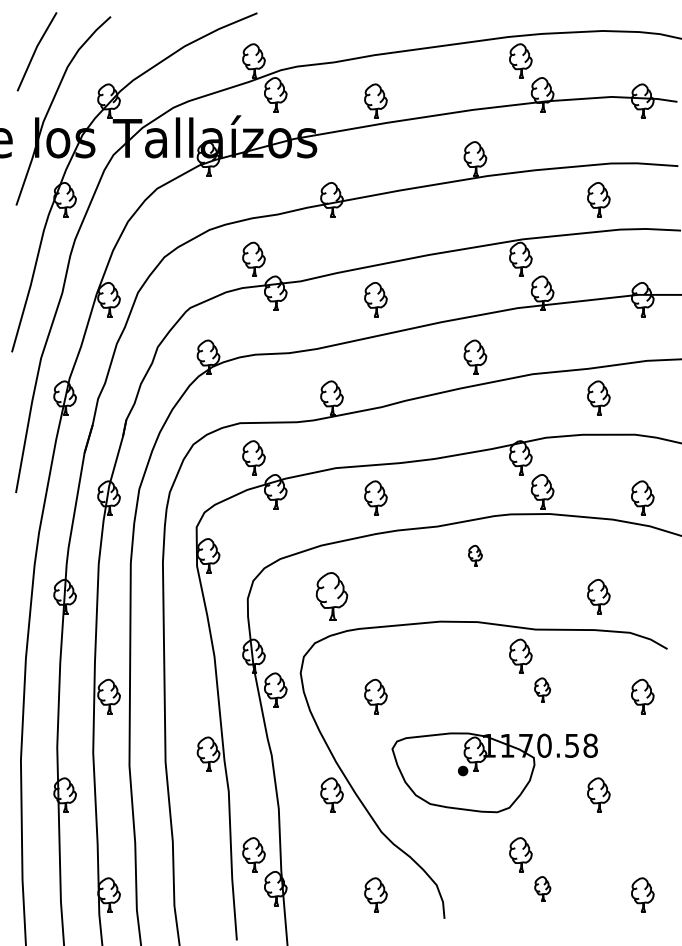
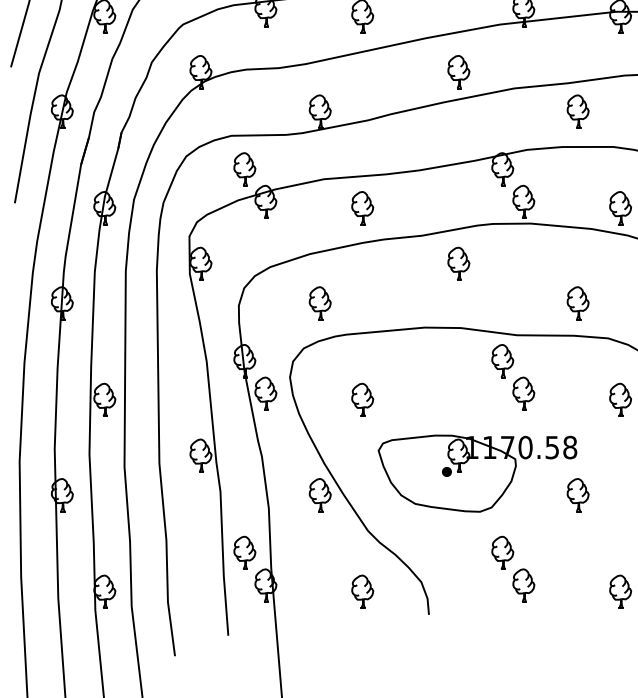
part: (475, 555) -> (458, 263), size x1.67
part: (331, 596) -> (319, 303), size x0.71
part: (542, 689) -> (523, 393), size x1.43
part: (542, 888) -> (523, 585), size x1.43

